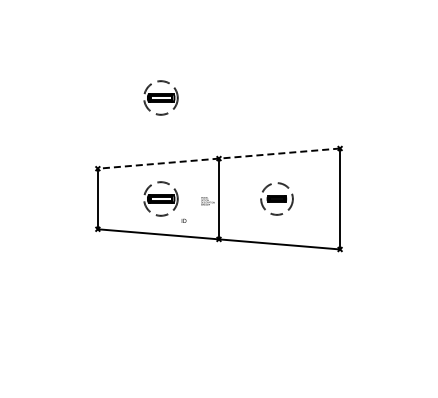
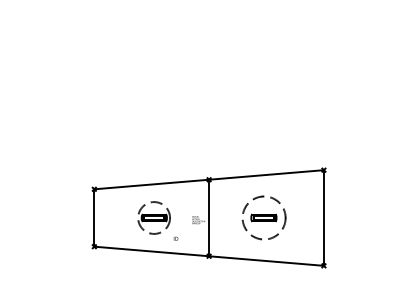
part: (160, 97) -> (153, 121), removed
line: (219, 158) -> (209, 179), dashed -> solid
part: (276, 198) -> (263, 217), size x1.43

